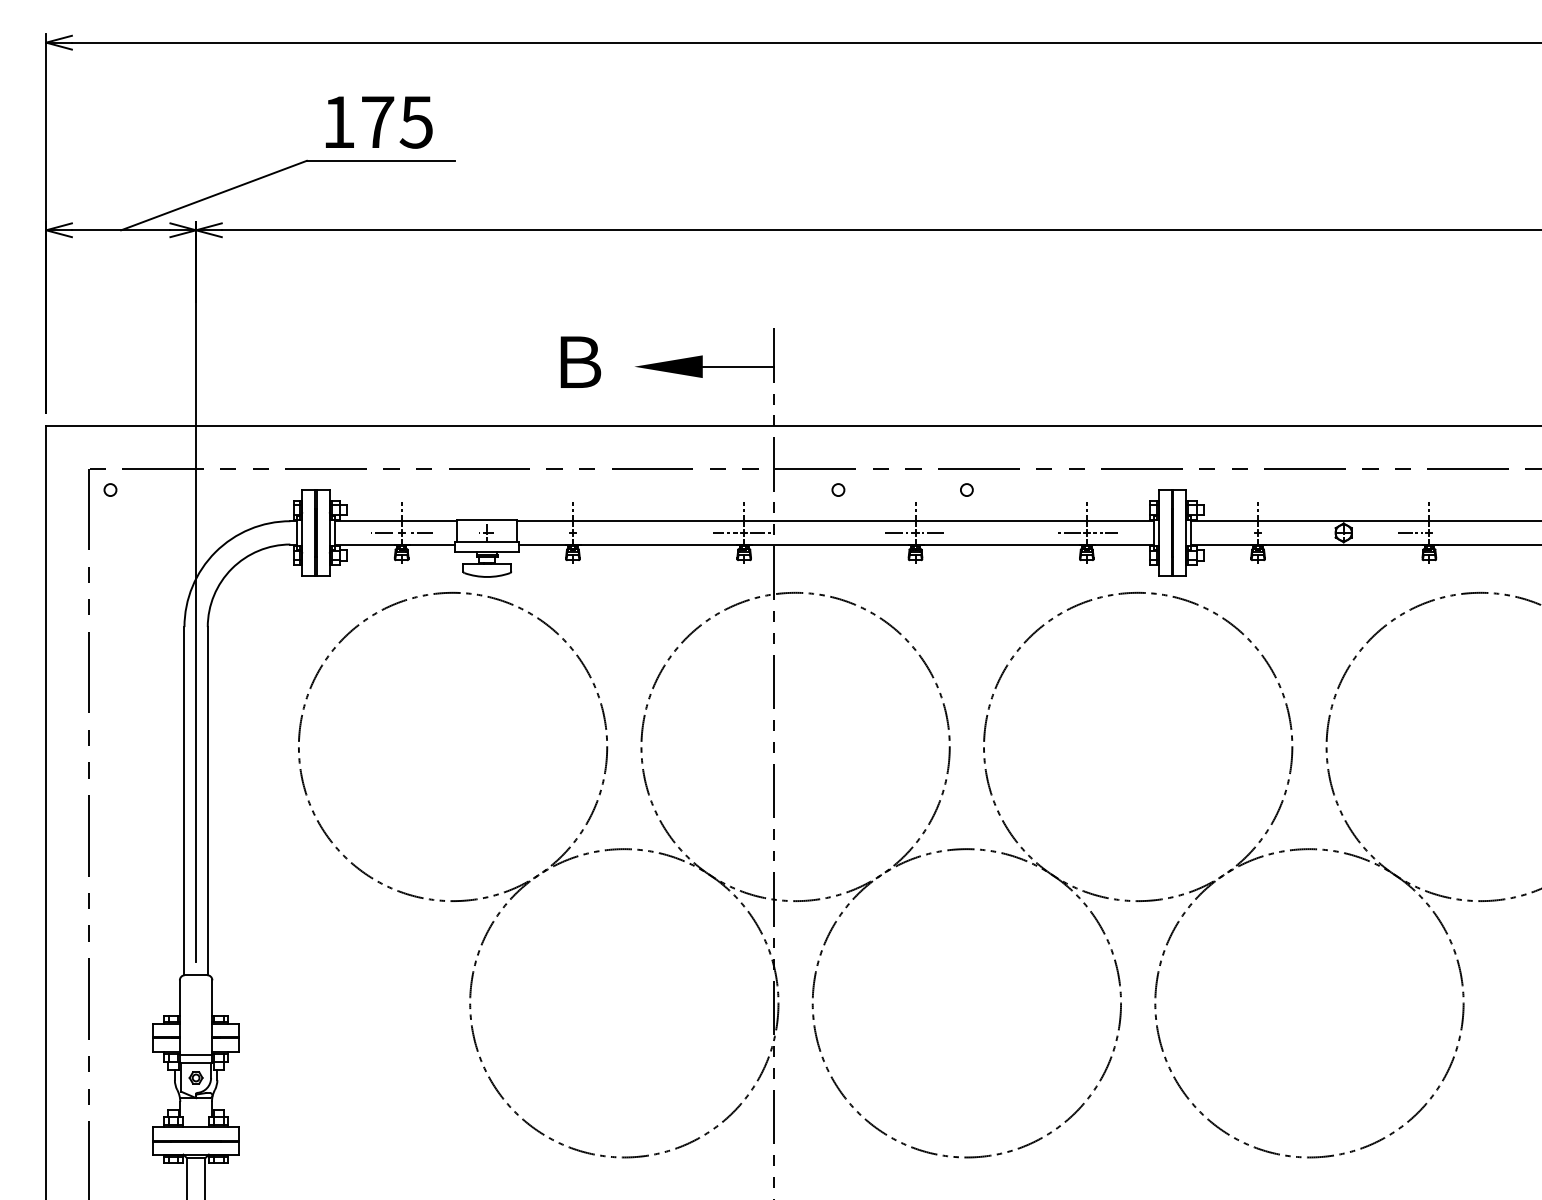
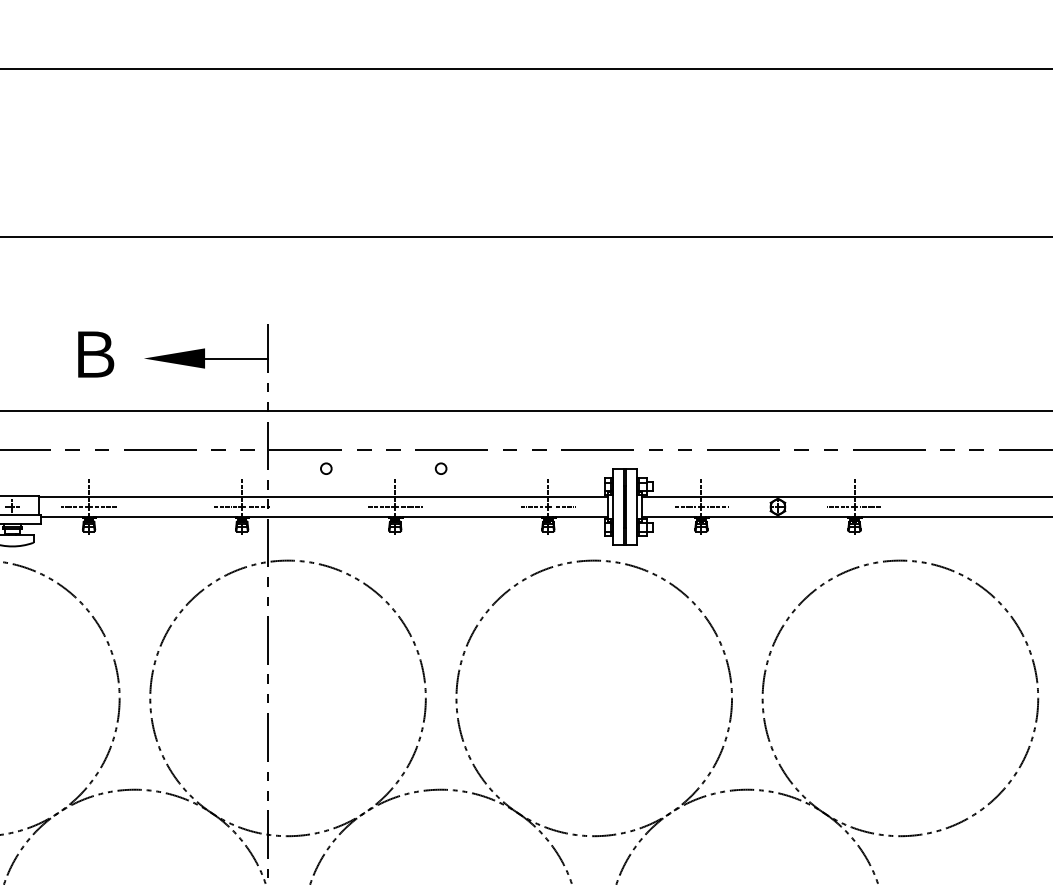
line: (553, 532) -> (71, 506), added
line: (591, 532) -> (105, 506), added
line: (1239, 532) -> (684, 506), added
line: (1276, 532) -> (717, 506), added
line: (1447, 532) -> (870, 506), added

